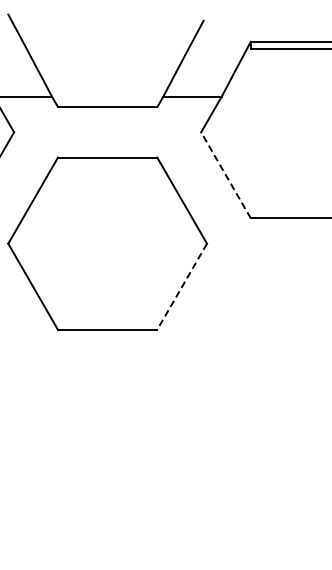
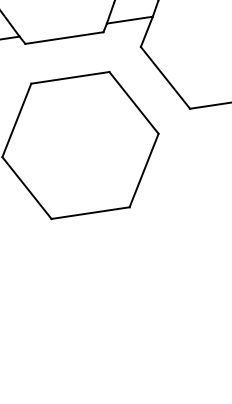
line: (226, 175) -> (165, 77), dashed -> solid
line: (182, 286) -> (144, 170), dashed -> solid

